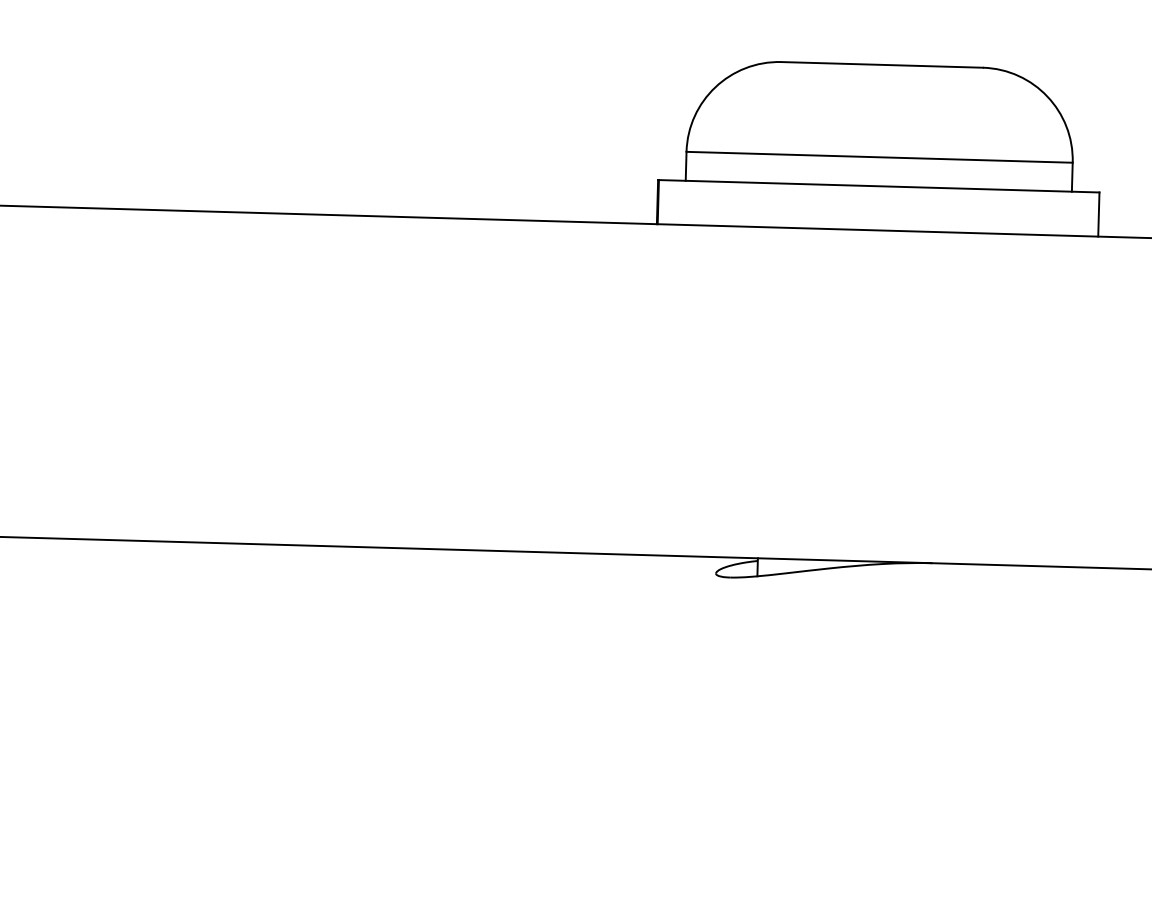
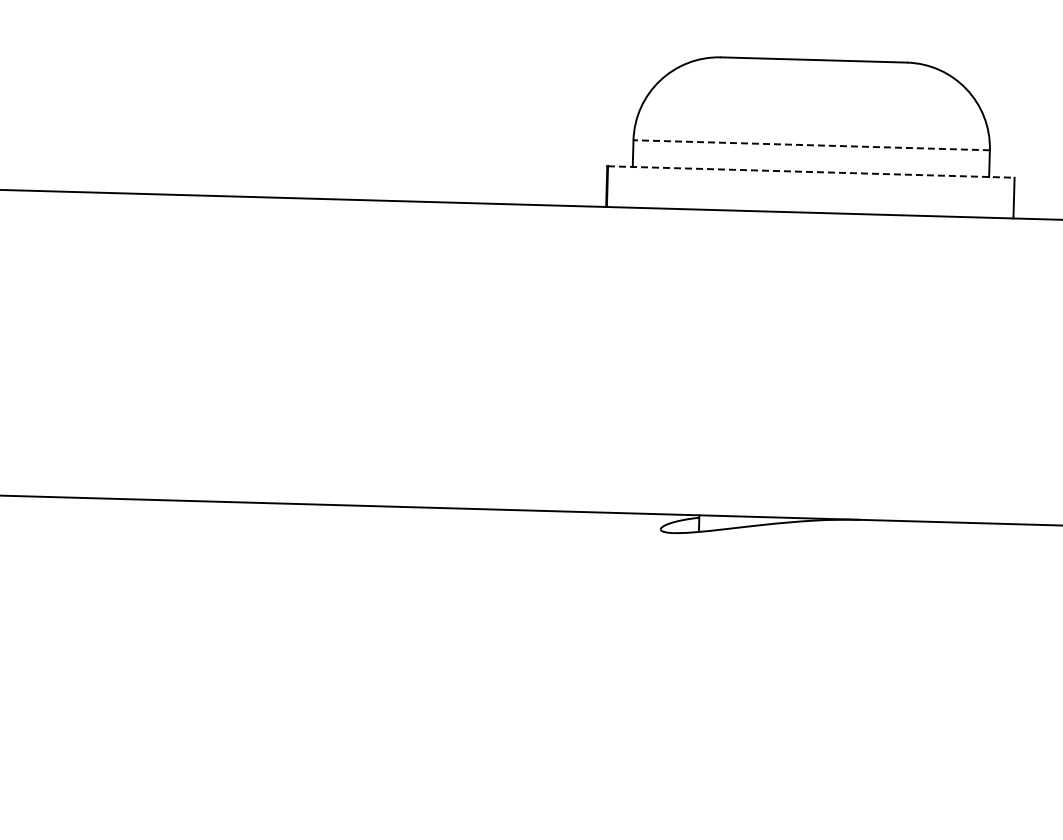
line: (879, 157) -> (811, 145), solid -> dashed
line: (879, 186) -> (811, 172), solid -> dashed

